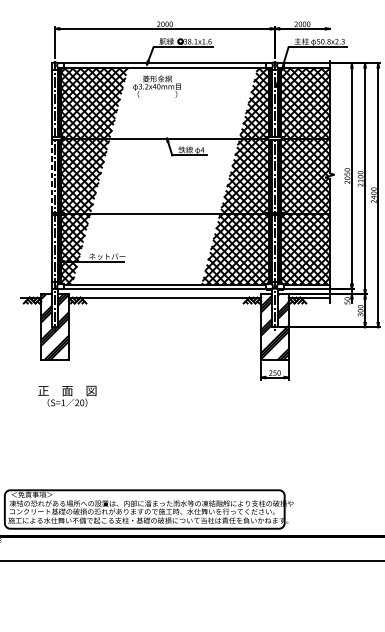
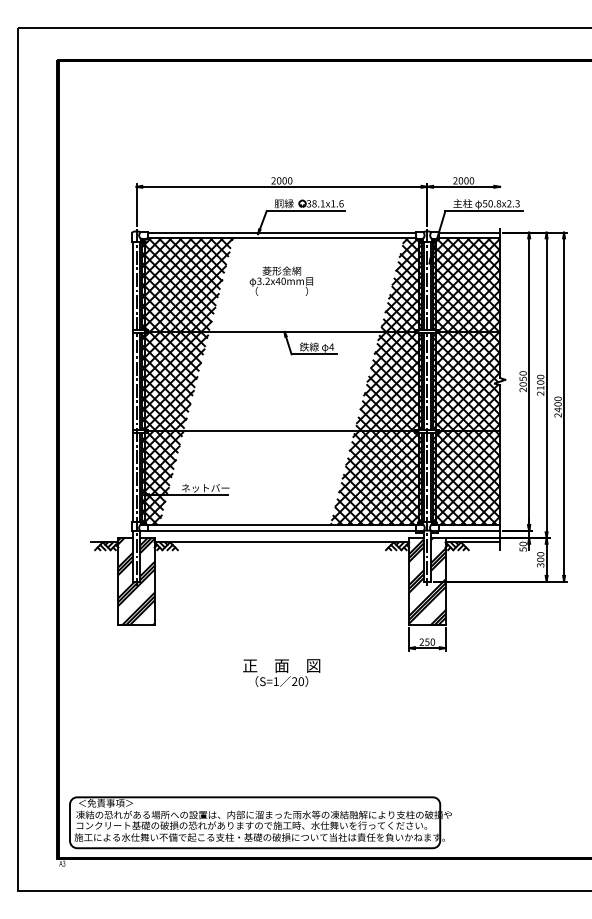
text: (156, 86) -> (280, 280), moved
line: (52, 176) -> (132, 382), dashed -> solid
text: (67, 395) -> (281, 672), moved

